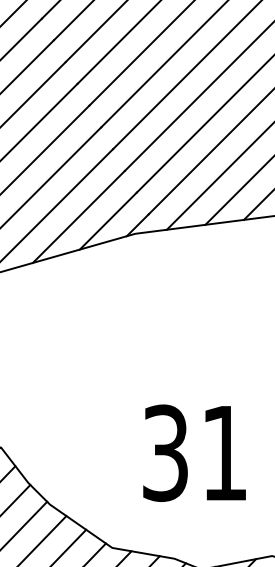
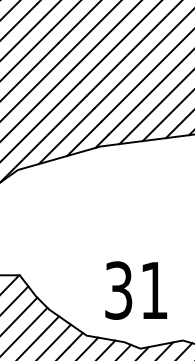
text: (195, 453) -> (136, 290), moved

